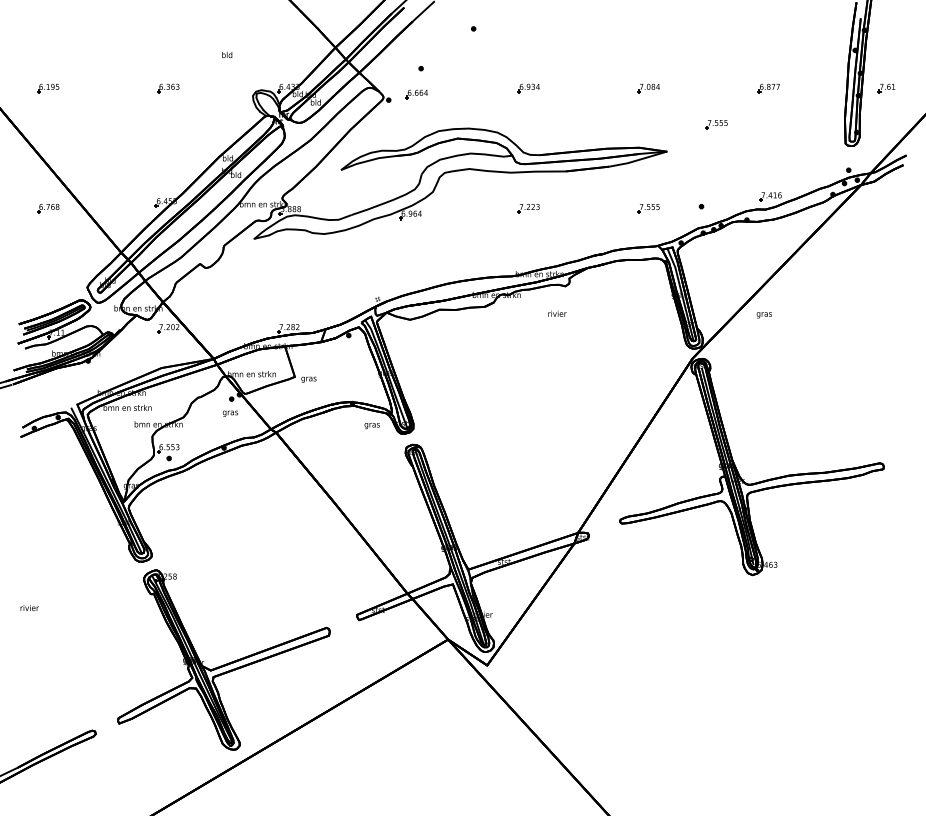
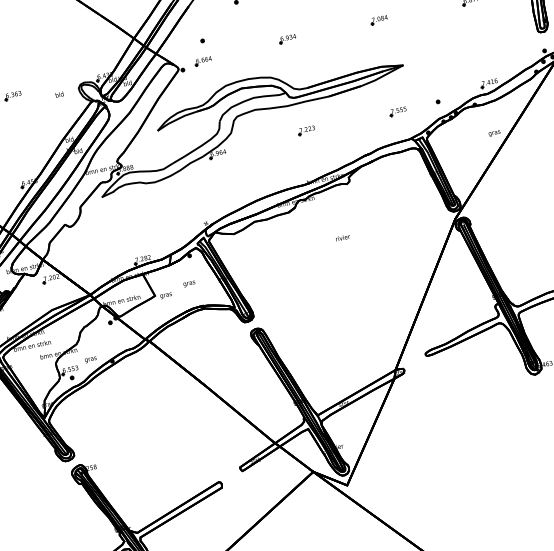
text: (227, 54) -> (59, 94), moved
part: (716, 124) -> (436, 36), removed
text: (557, 313) -> (342, 237), moved
text: (763, 315) -> (494, 133), moved
text: (230, 413) -> (90, 359), moved
text: (371, 426) -> (188, 284), moved

